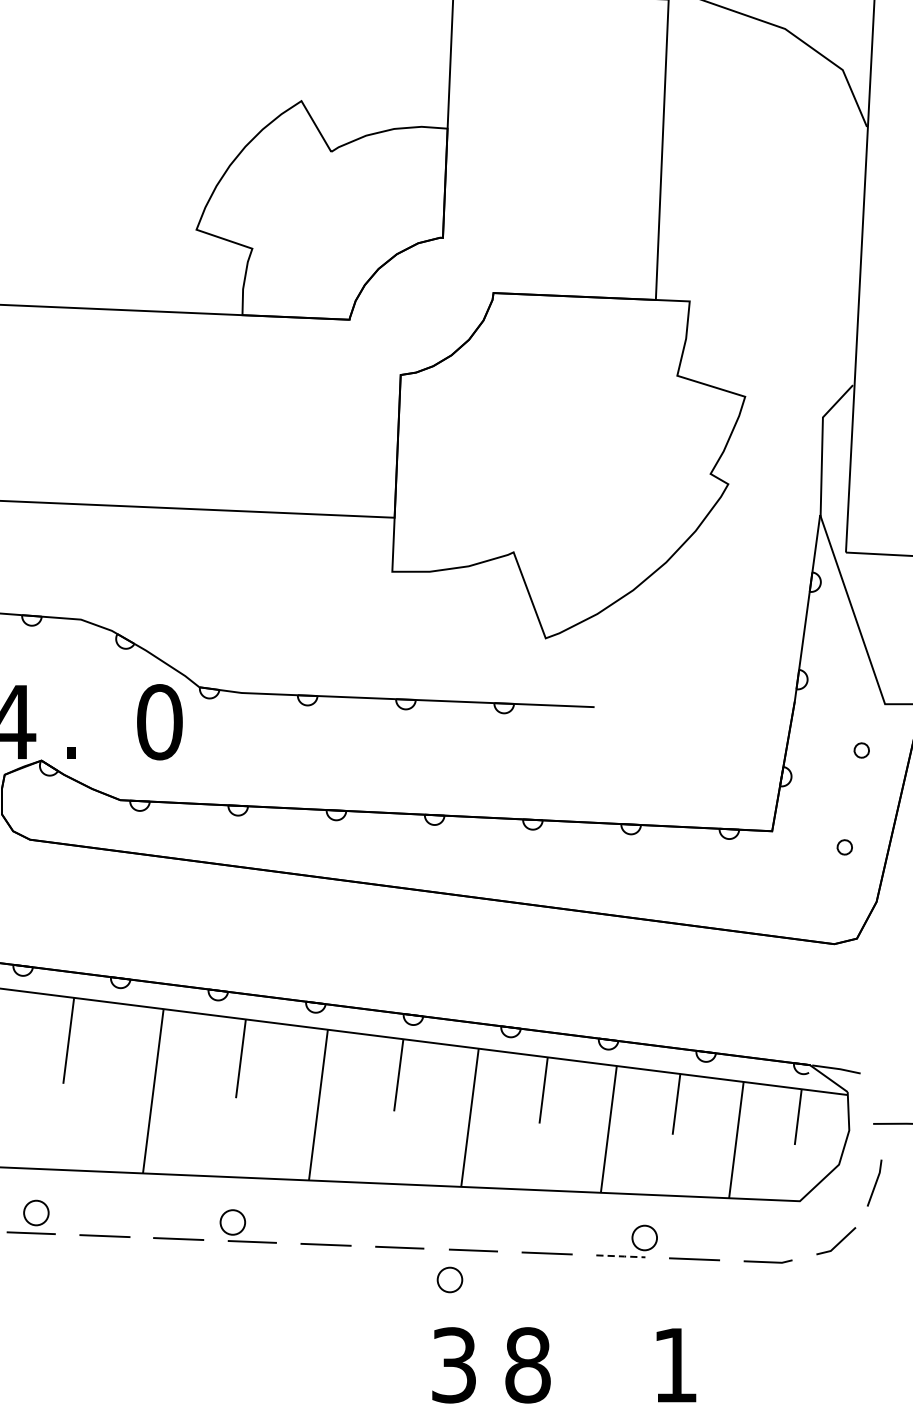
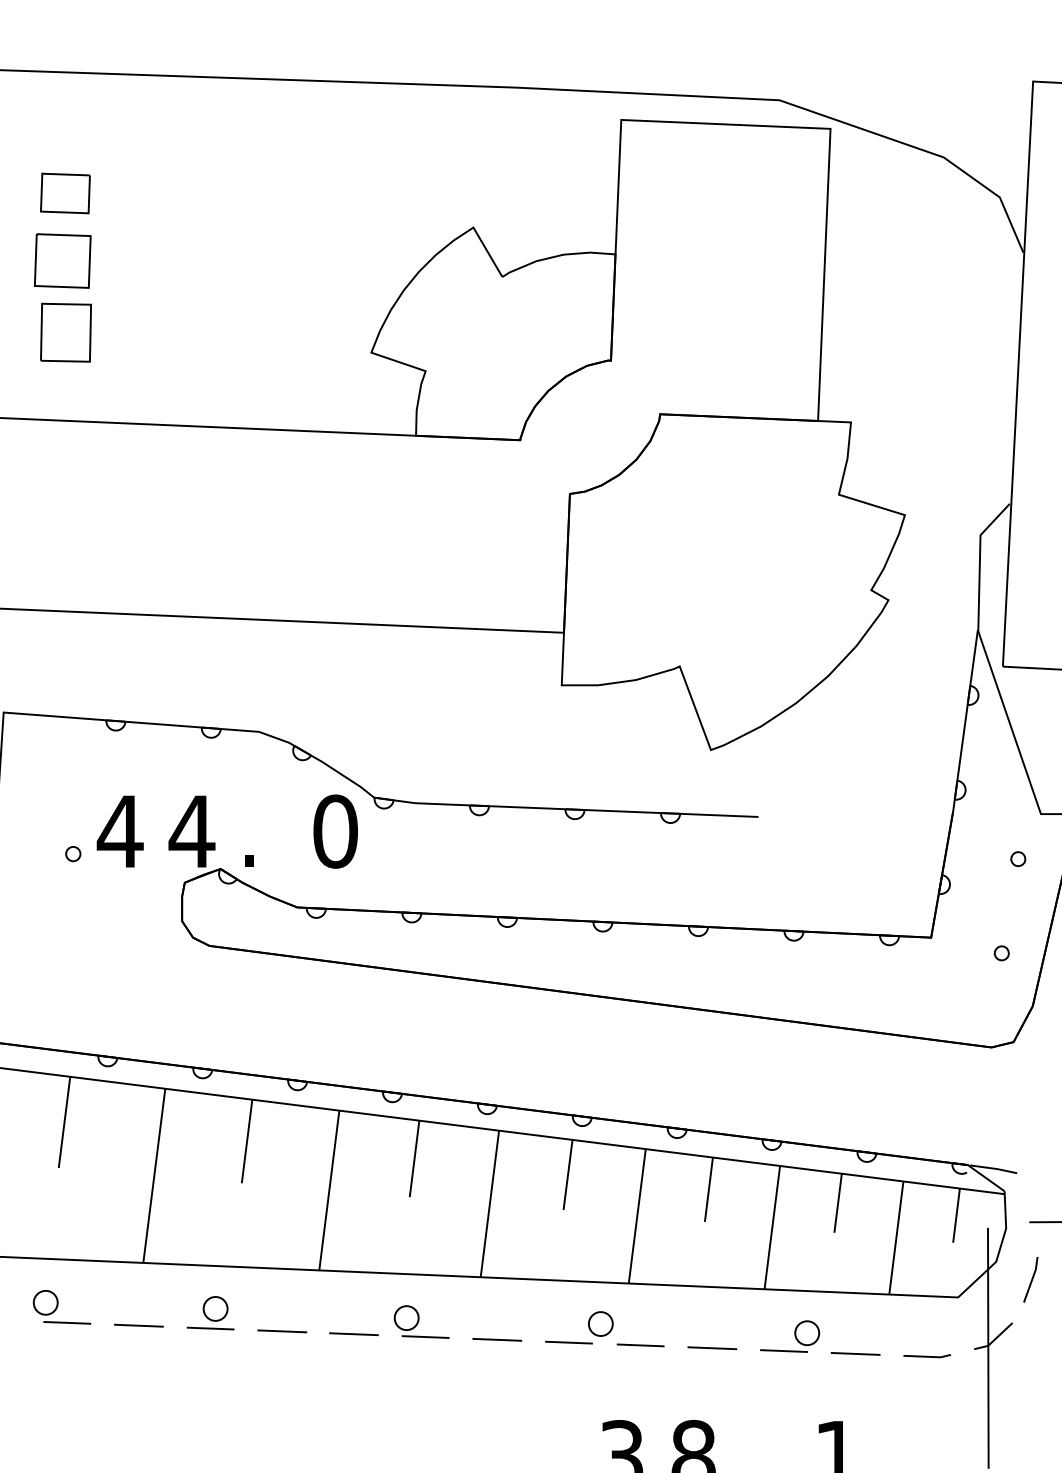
line: (831, 1252) -> (988, 1347), added
line: (621, 1256) -> (784, 1351), dashed -> solid
circle: (449, 1279) -> (600, 1323), moved

